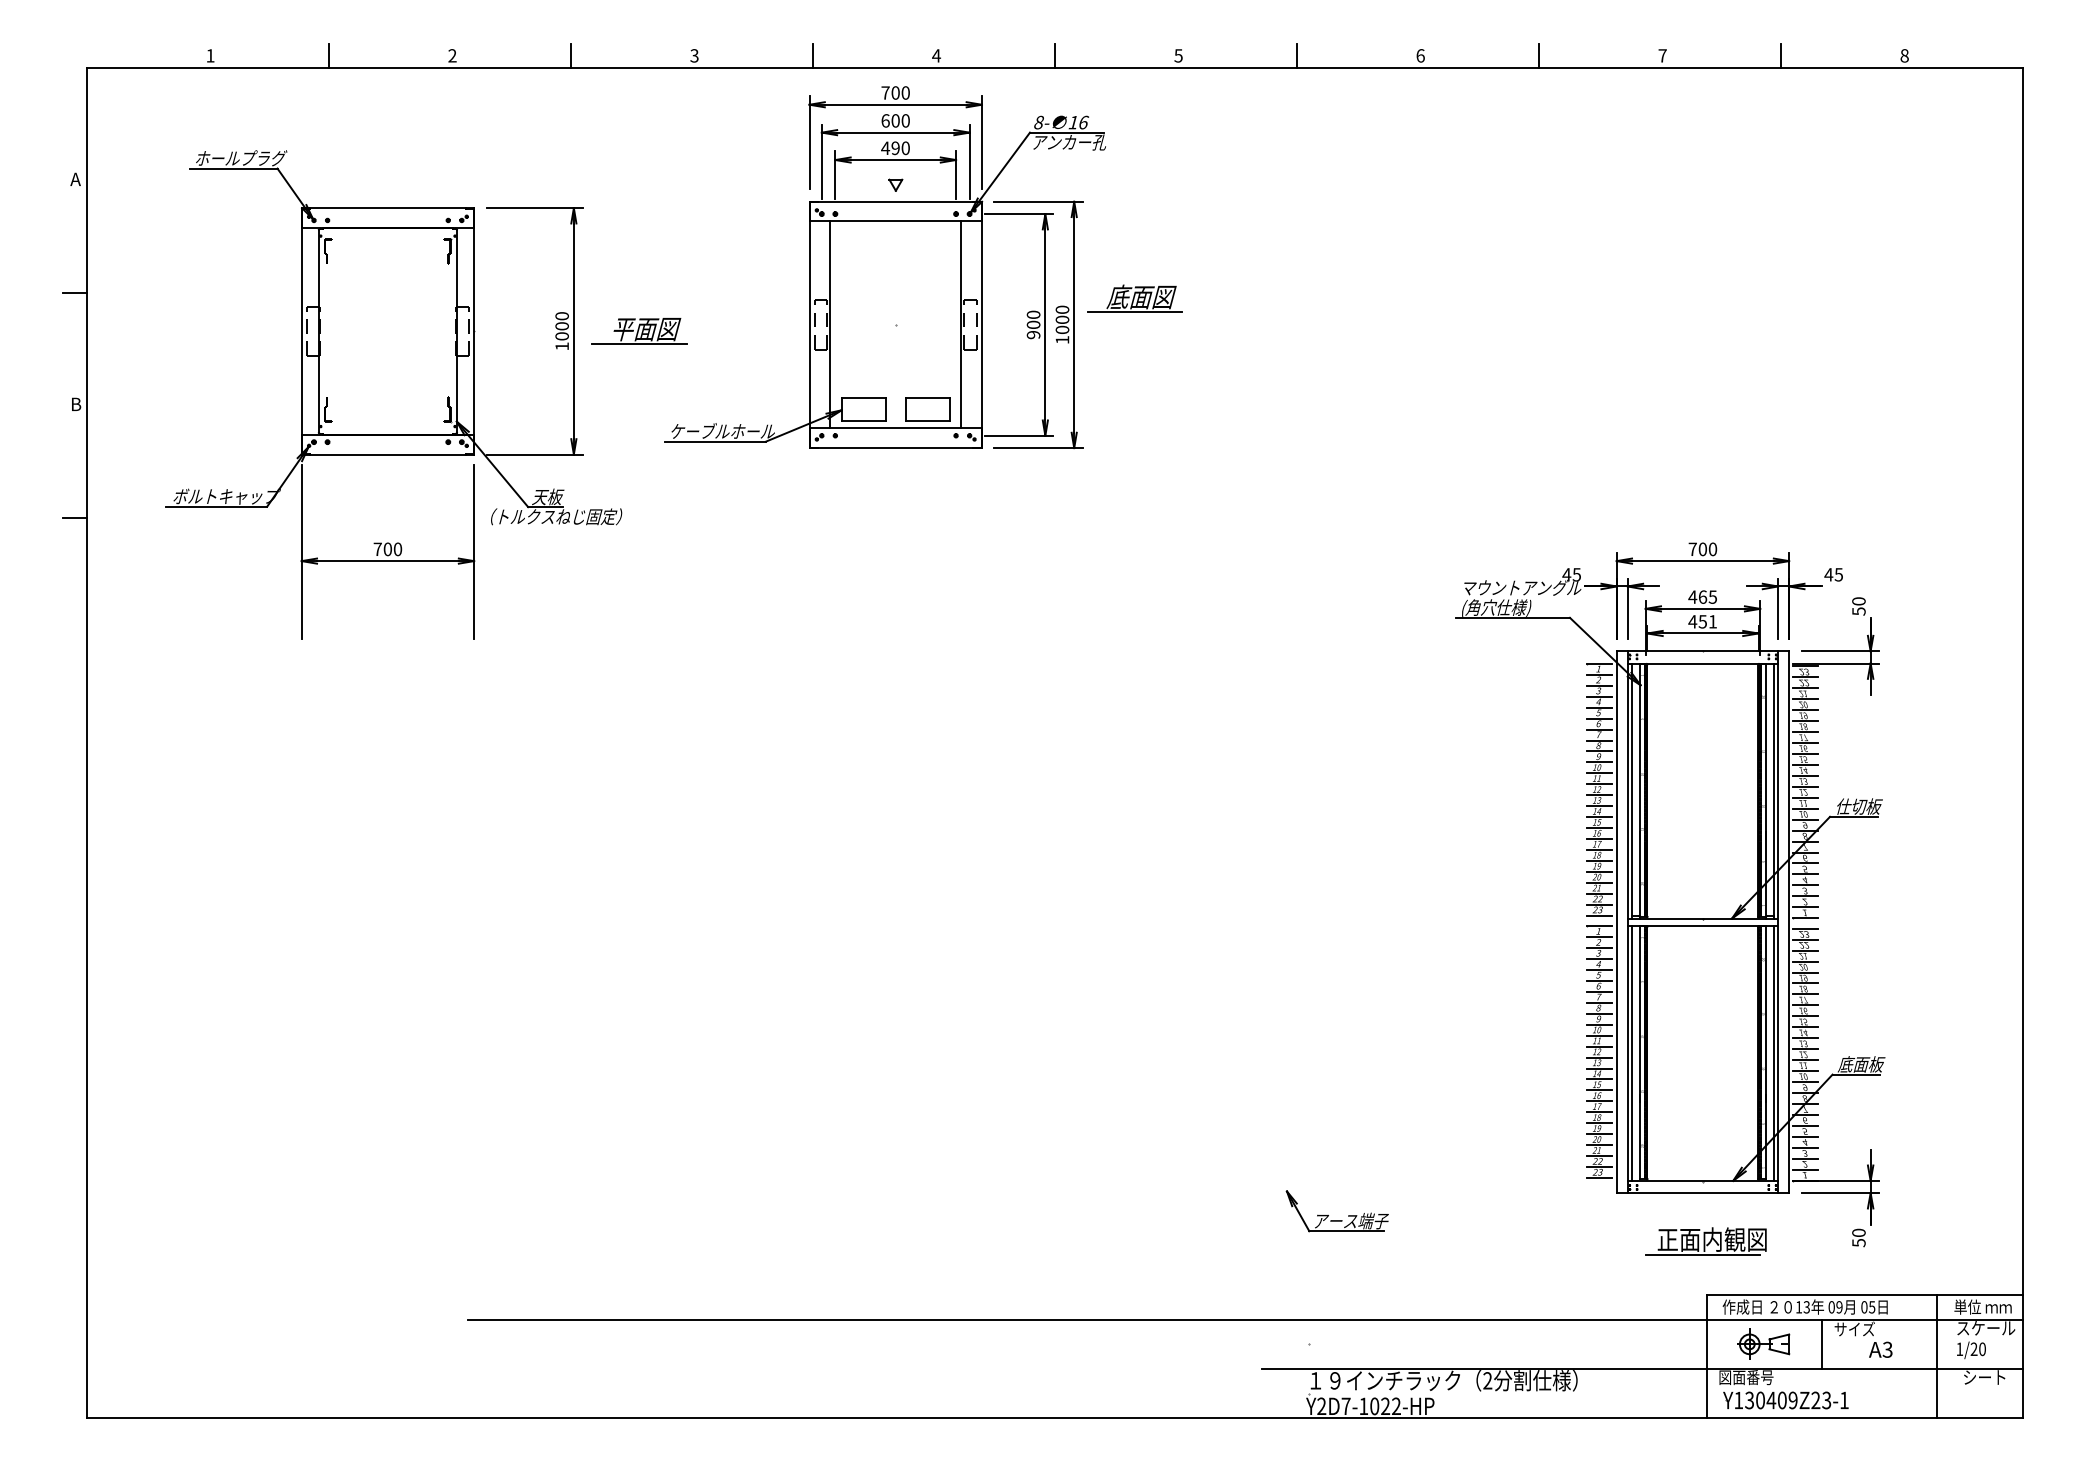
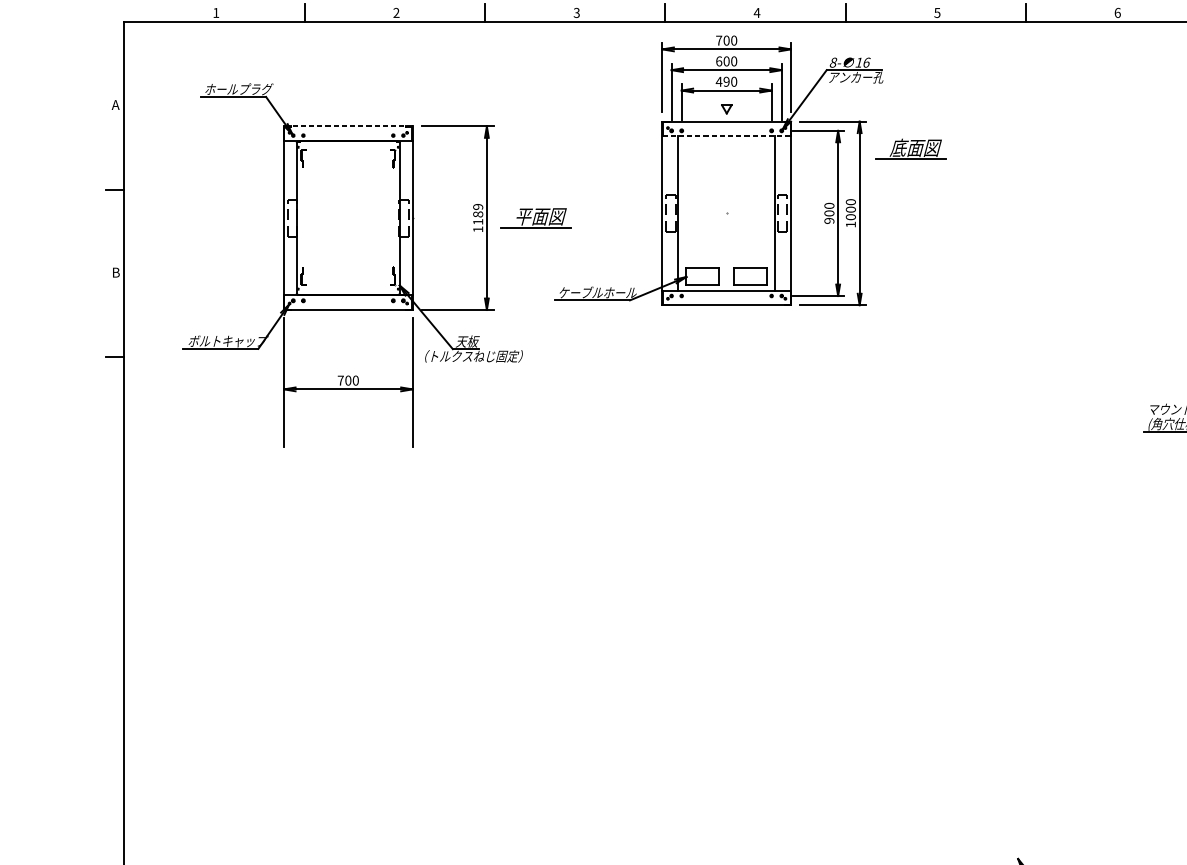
line: (387, 208) -> (348, 126), solid -> dashed
line: (896, 221) -> (727, 136), solid -> dashed
part: (1134, 298) -> (910, 149), moved
text: (561, 326) -> (477, 214), 1000 -> 1189

